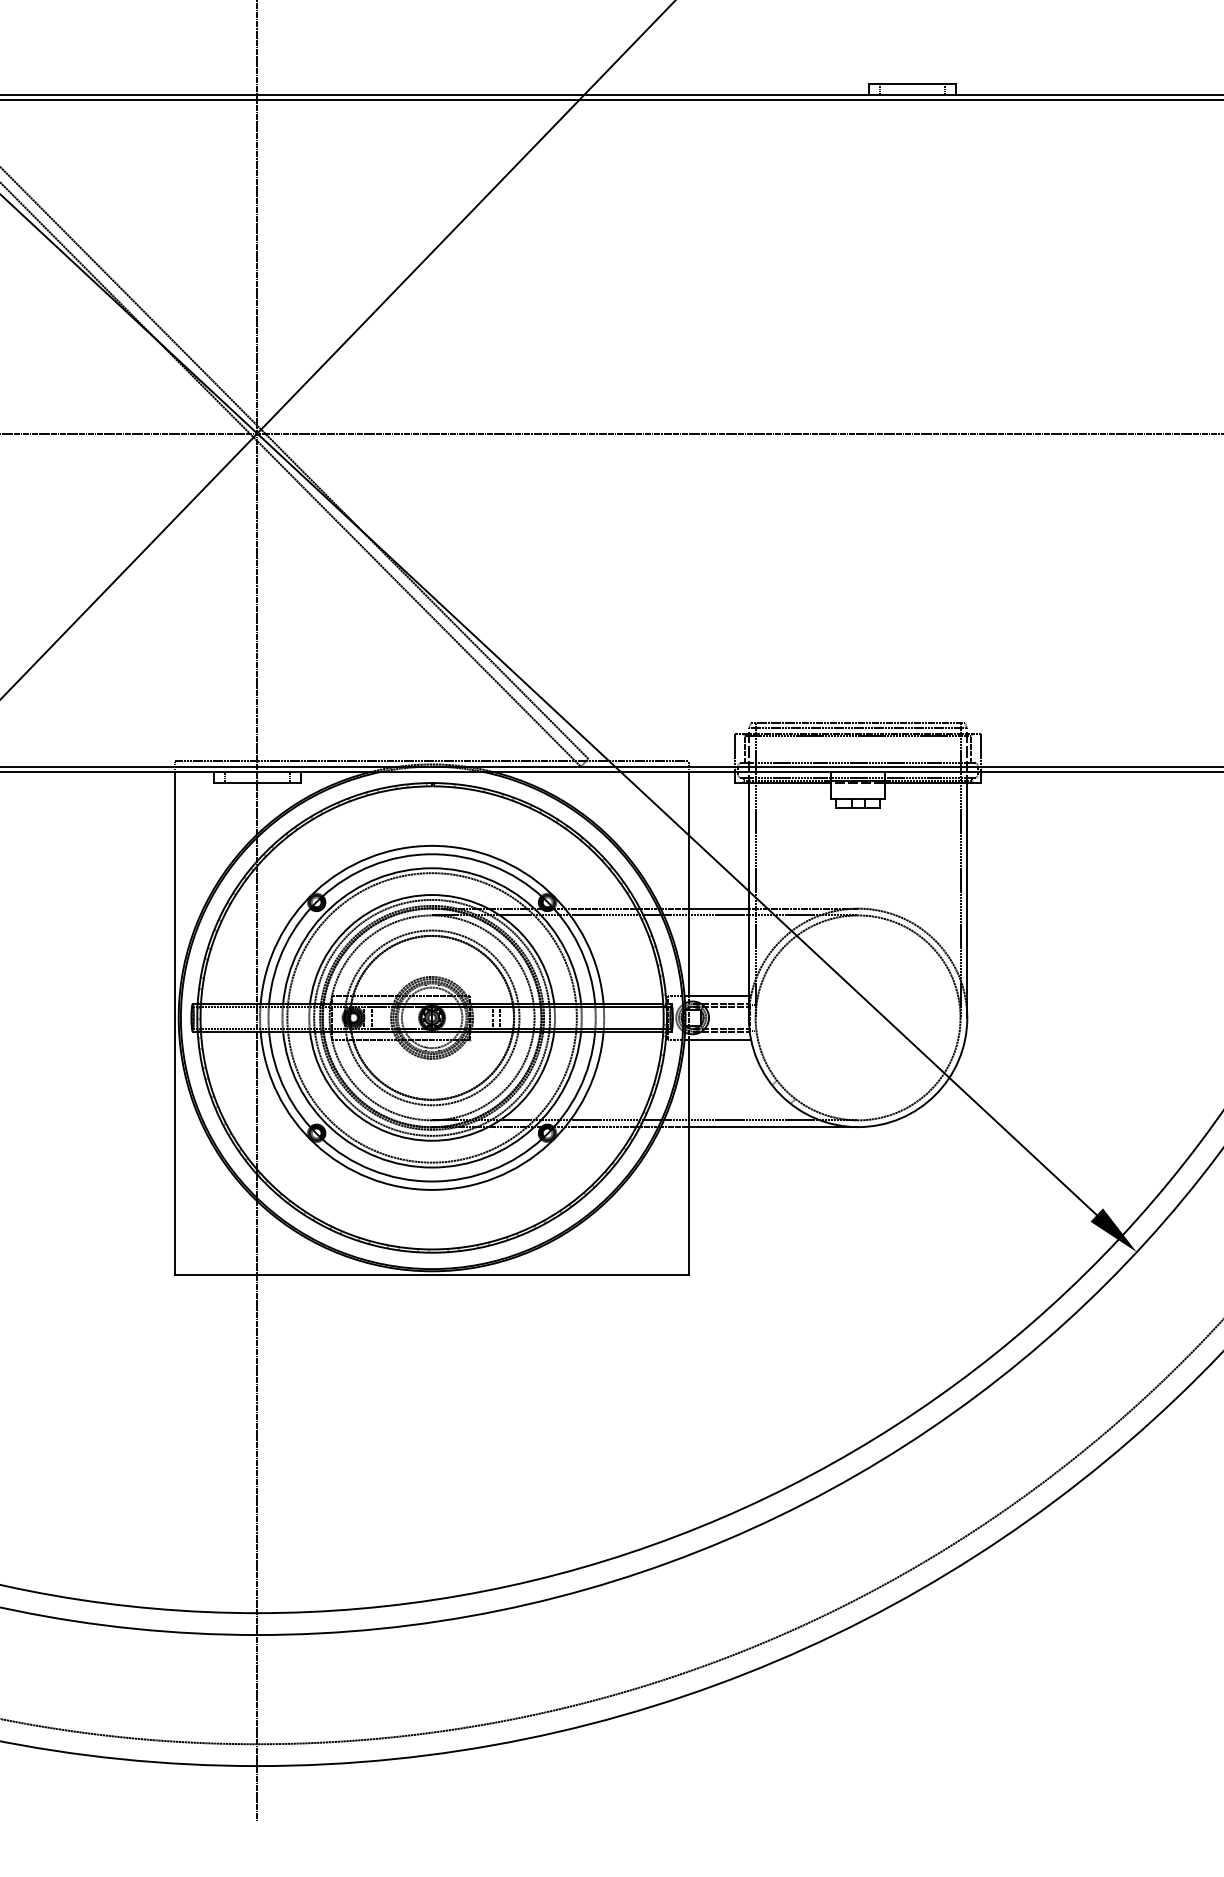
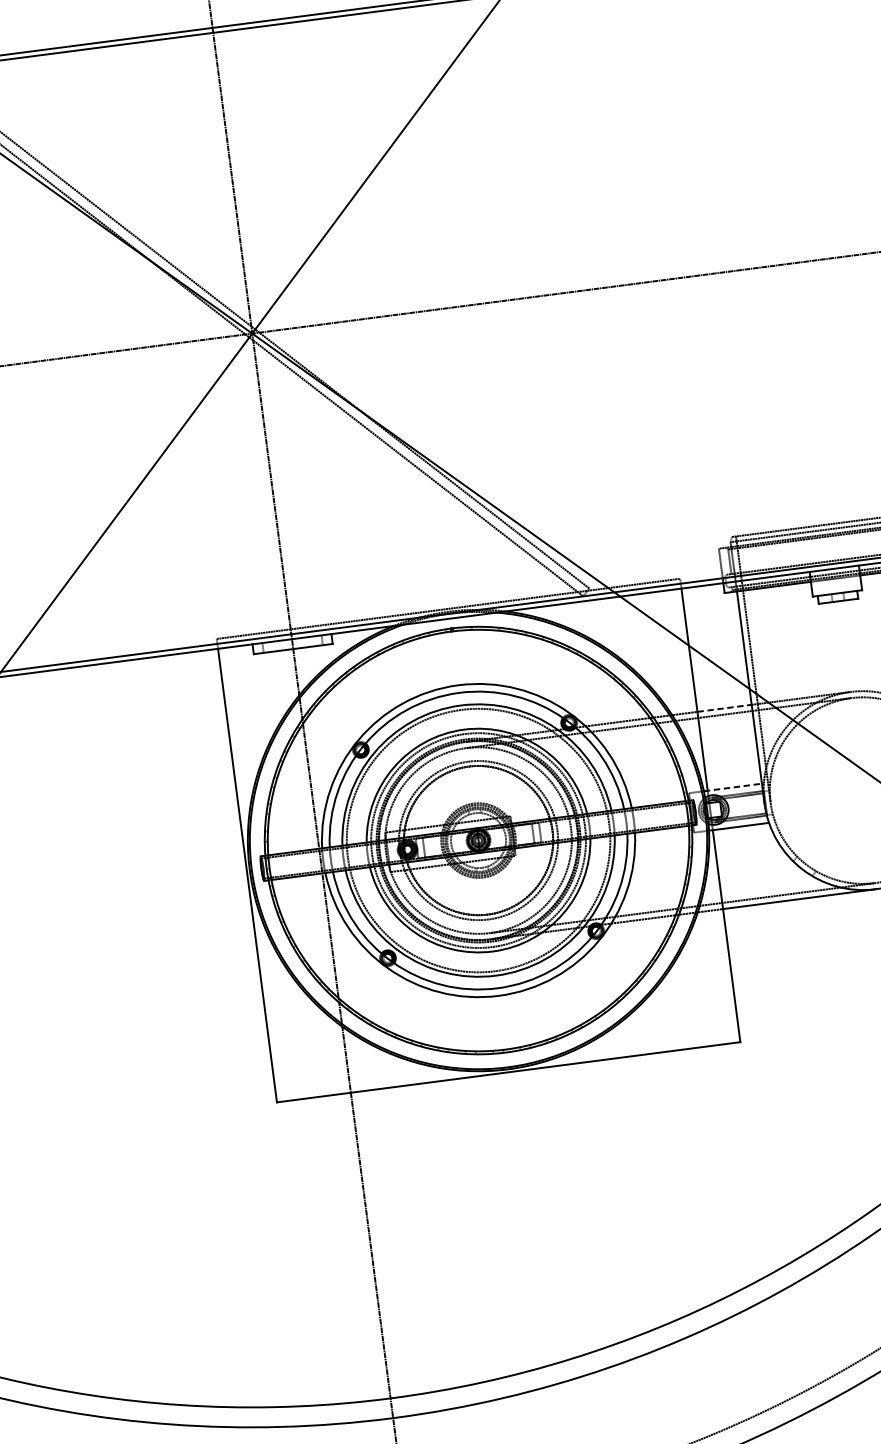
line: (719, 908) -> (725, 708), solid -> dashed
line: (717, 996) -> (733, 787), solid -> dashed

